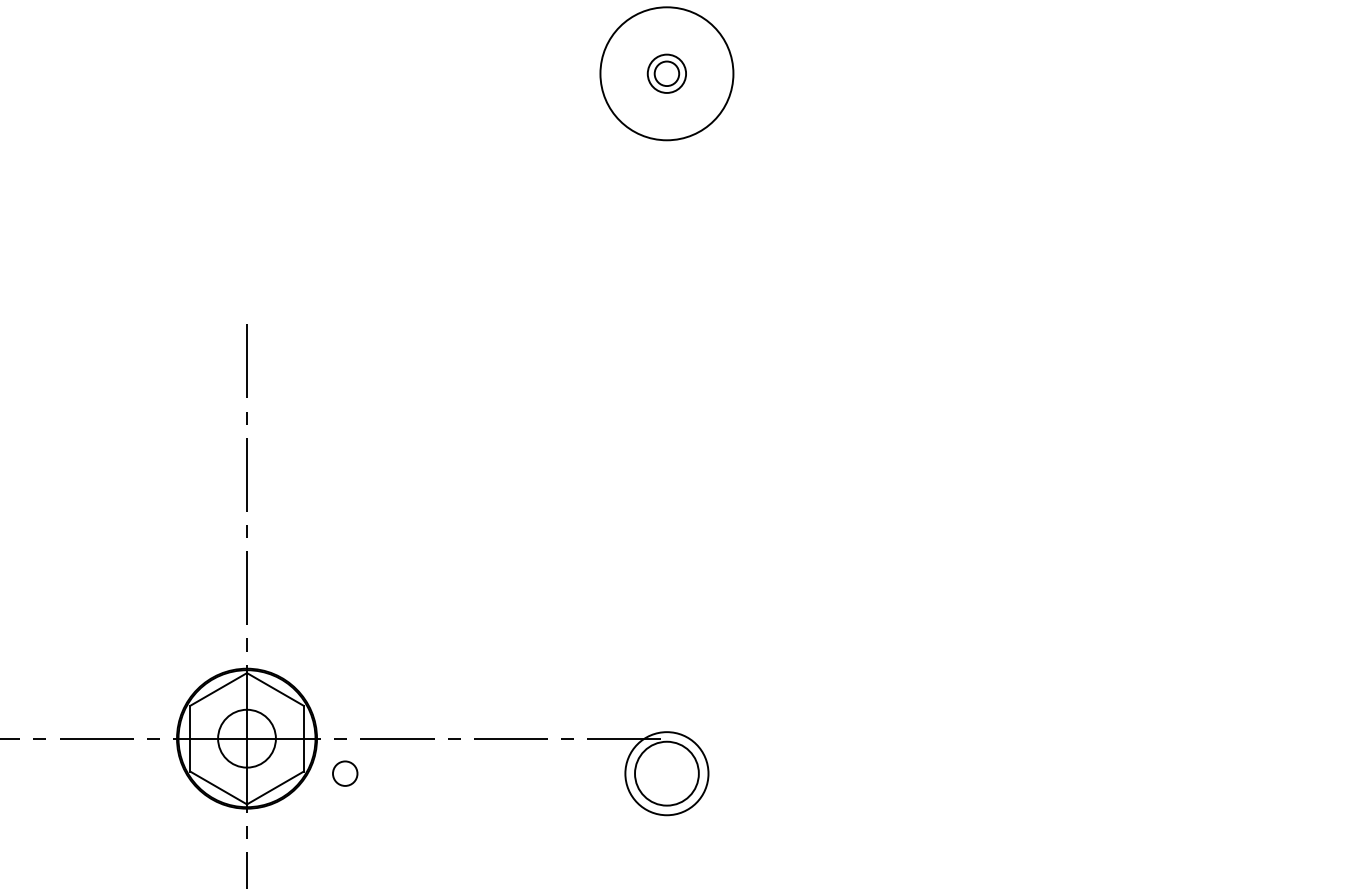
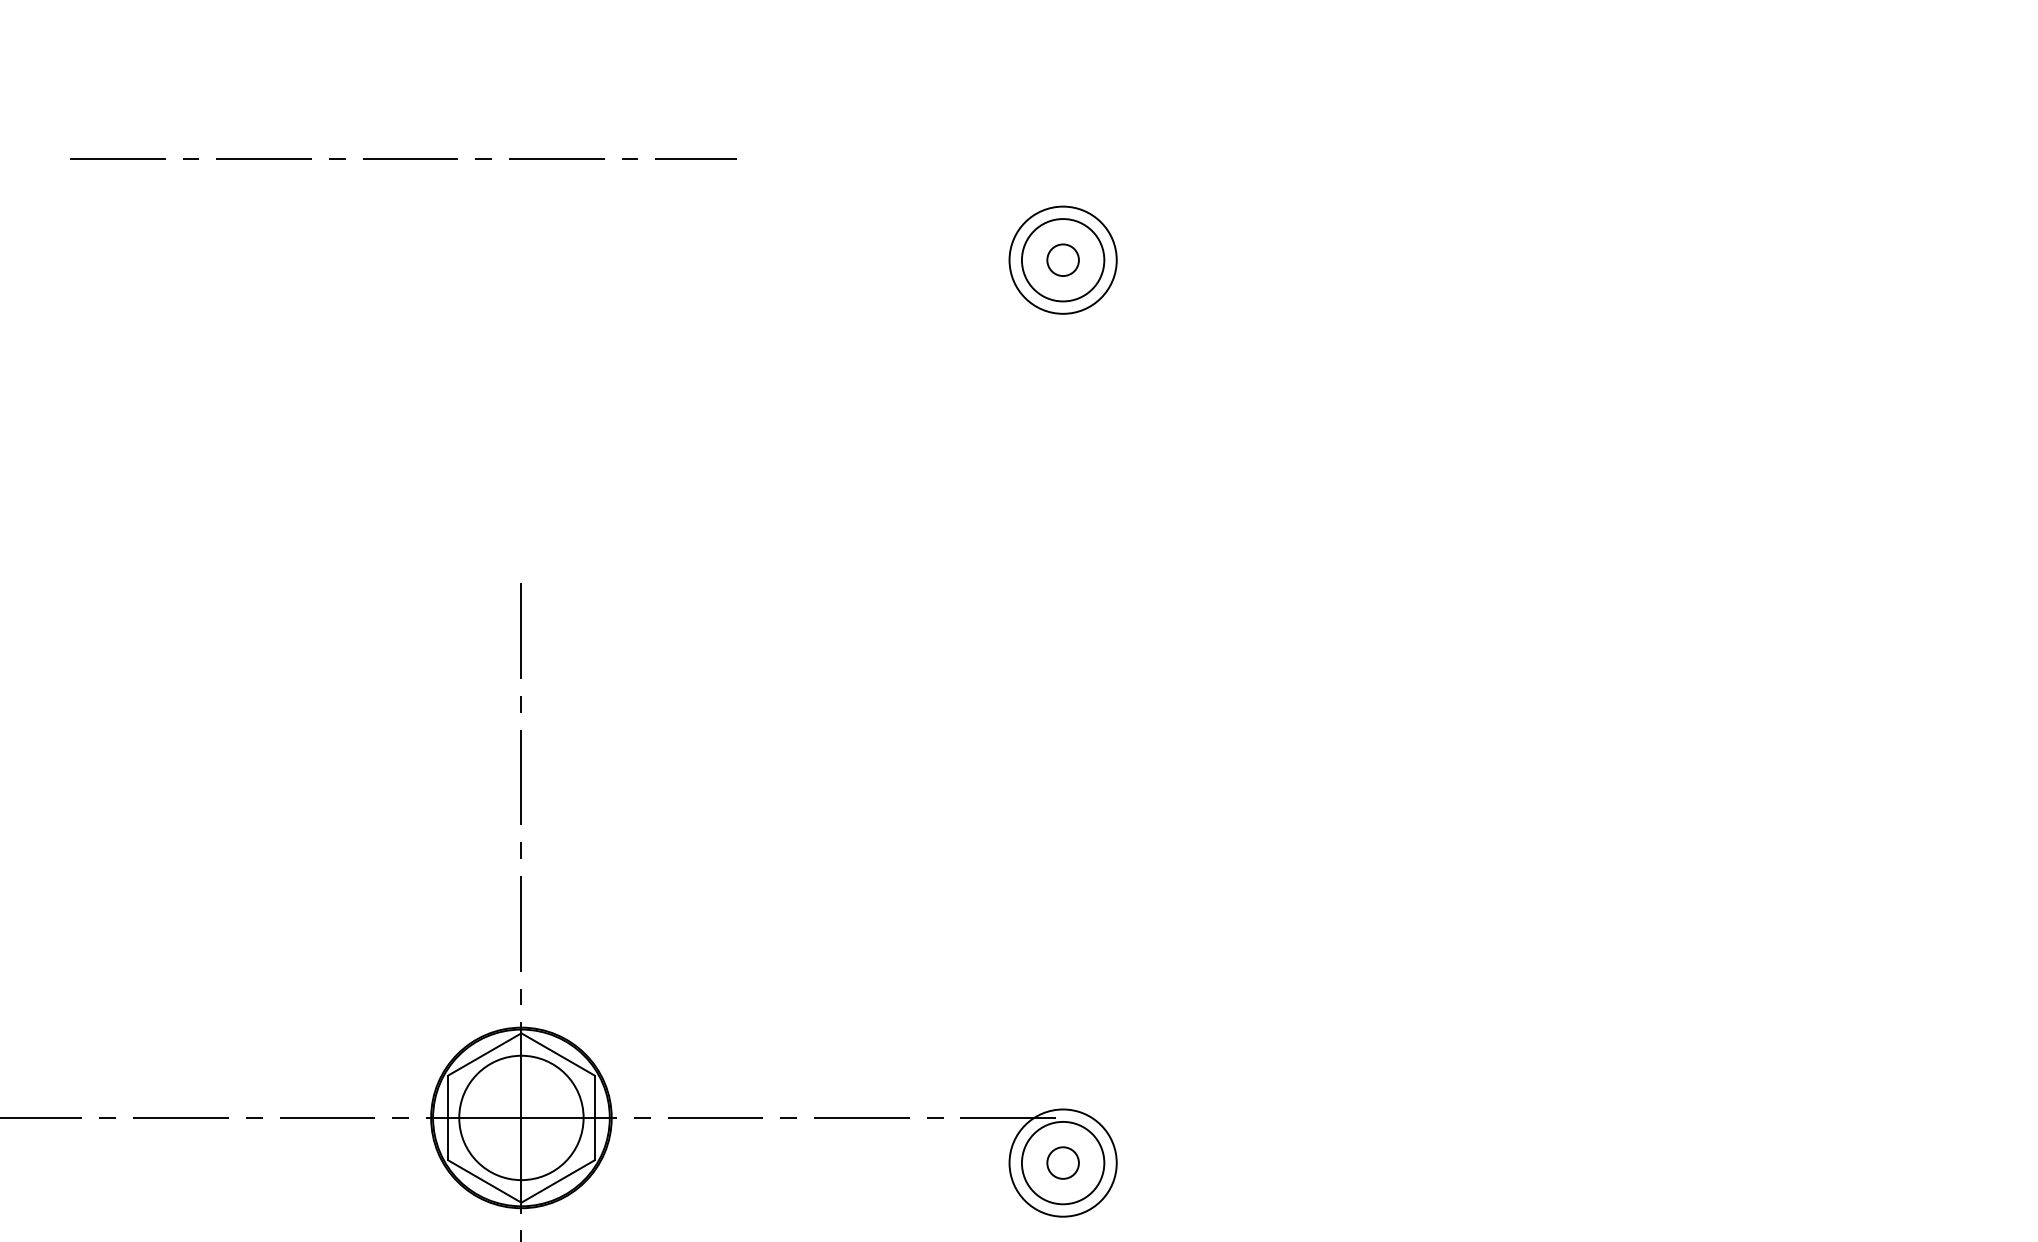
circle: (666, 73) -> (1062, 259), size x0.62
circle: (666, 74) -> (1062, 260), size x1.67
circle: (247, 738) -> (521, 1117), size x1.67
circle: (344, 773) -> (1062, 1162), moved

